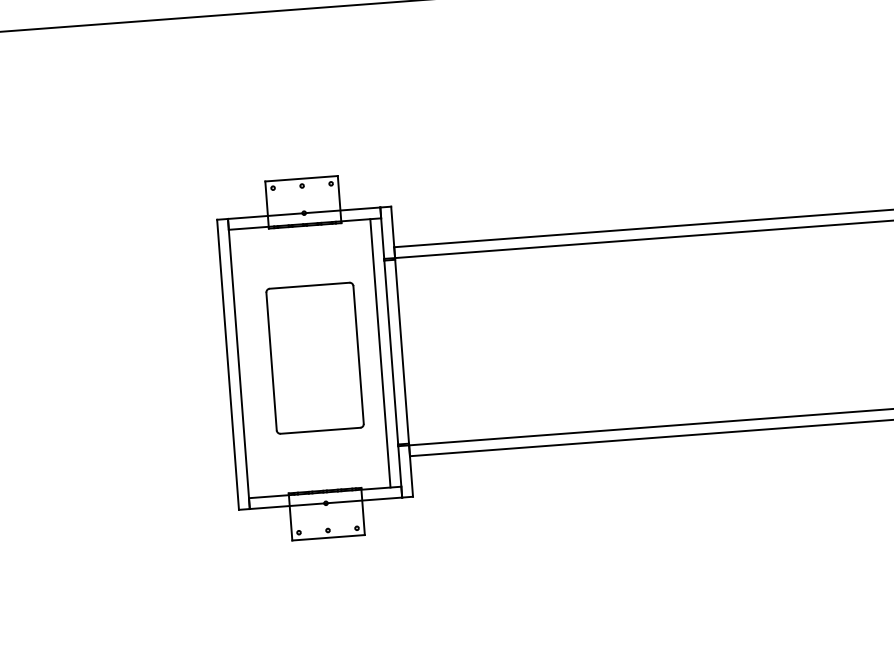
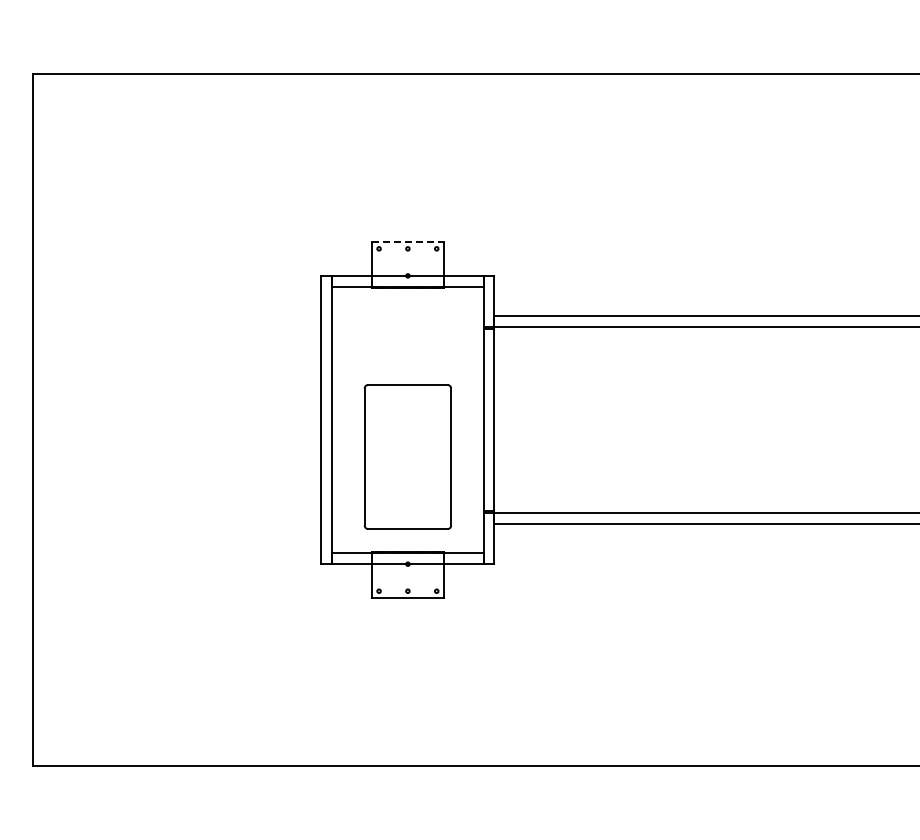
line: (302, 178) -> (408, 241), solid -> dashed
line: (380, 352) -> (472, 419), removed
part: (314, 357) -> (407, 456), moved

